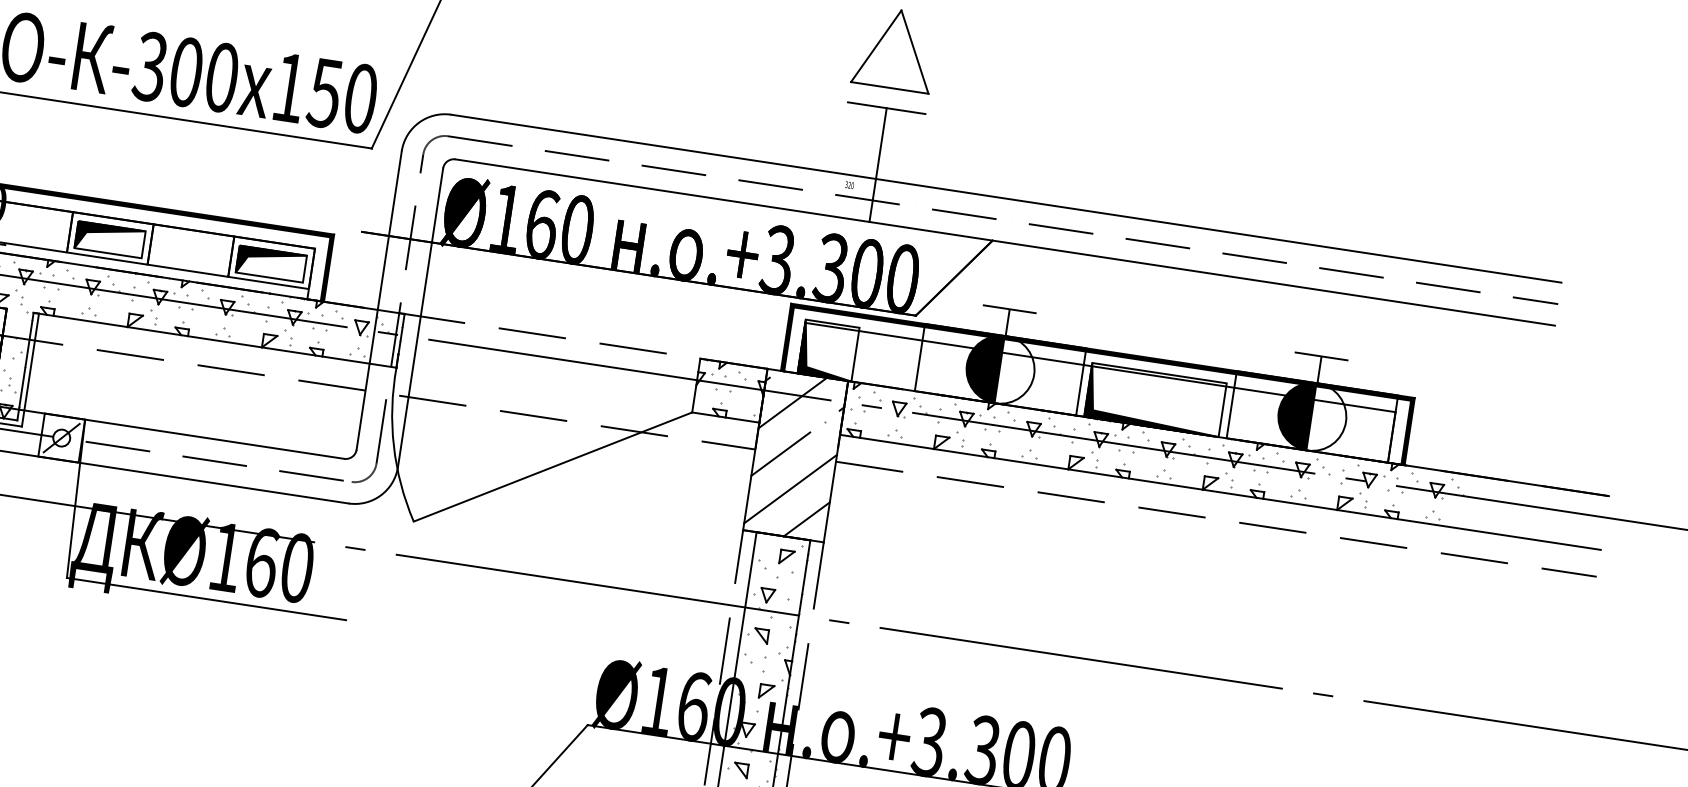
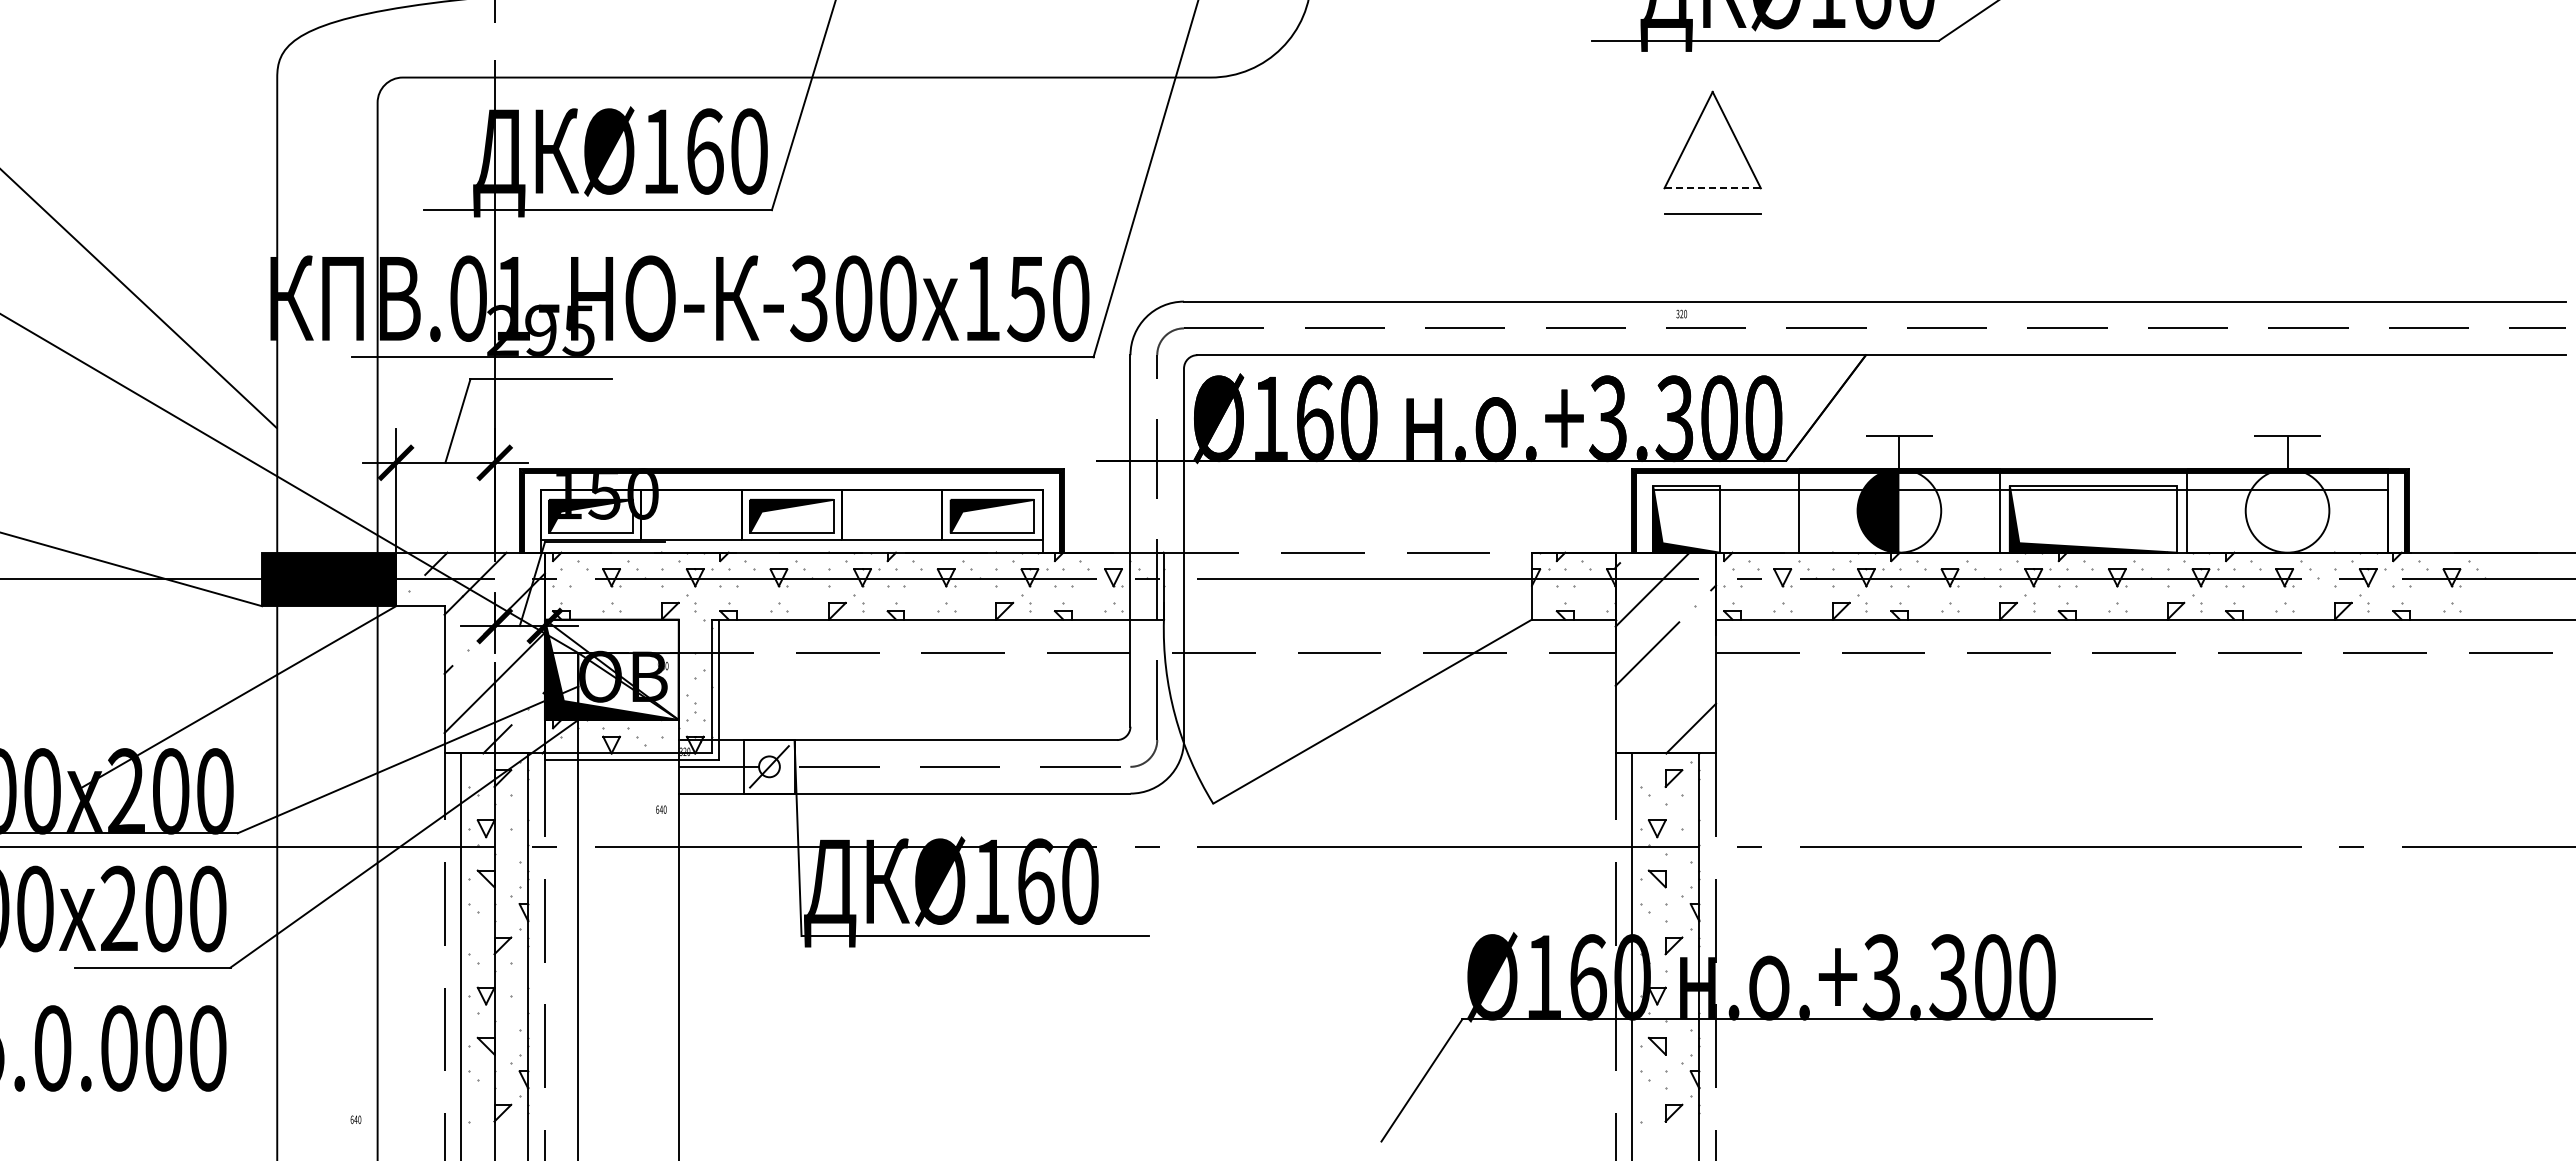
line: (890, 88) -> (1713, 188), solid -> dashed
line: (877, 165) -> (1712, 284), removed
fill: (1295, 414) -> (2266, 510), removed
line: (790, 488) -> (1665, 694), removed

